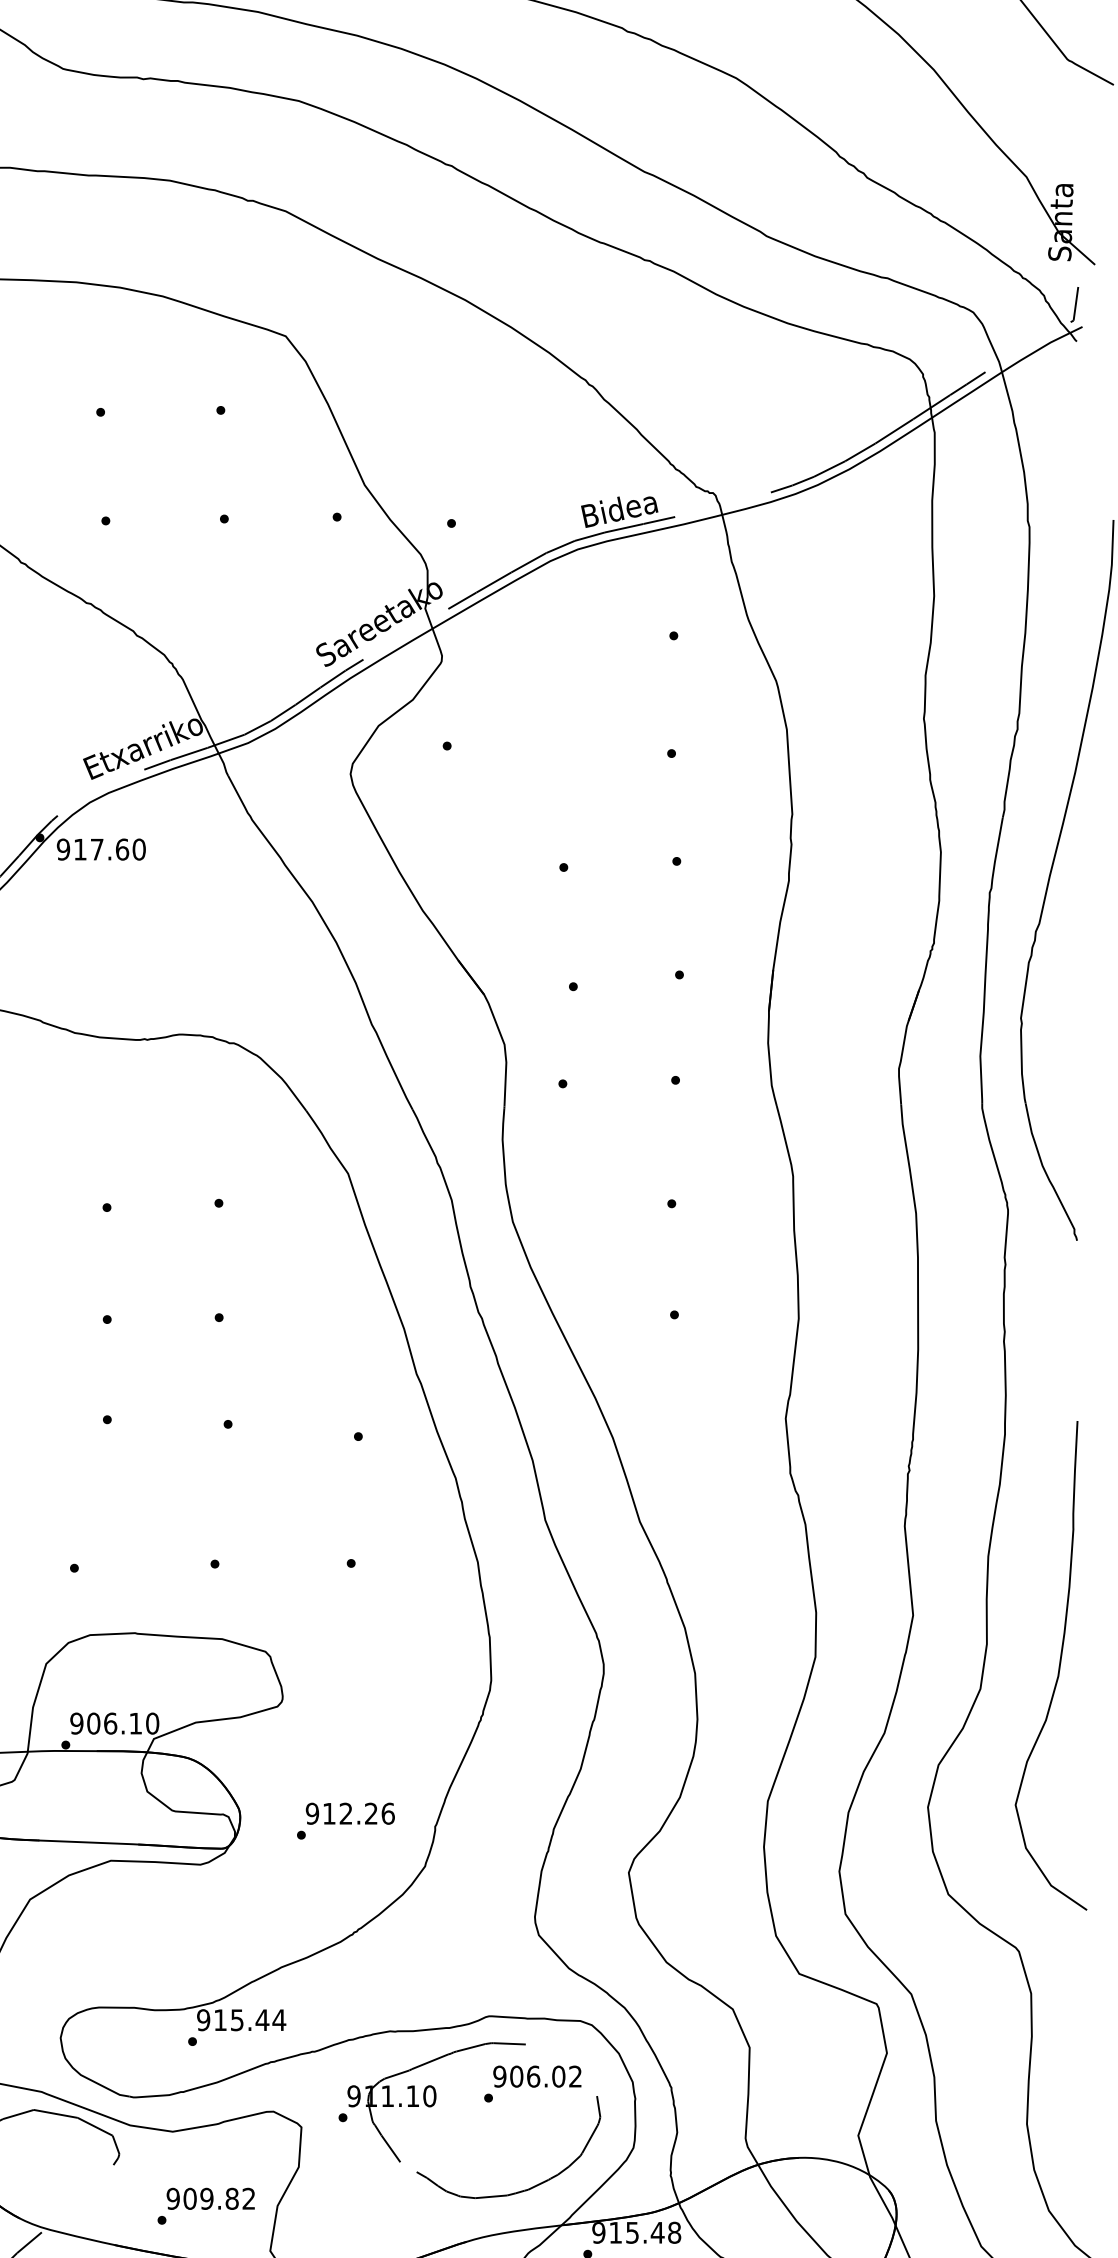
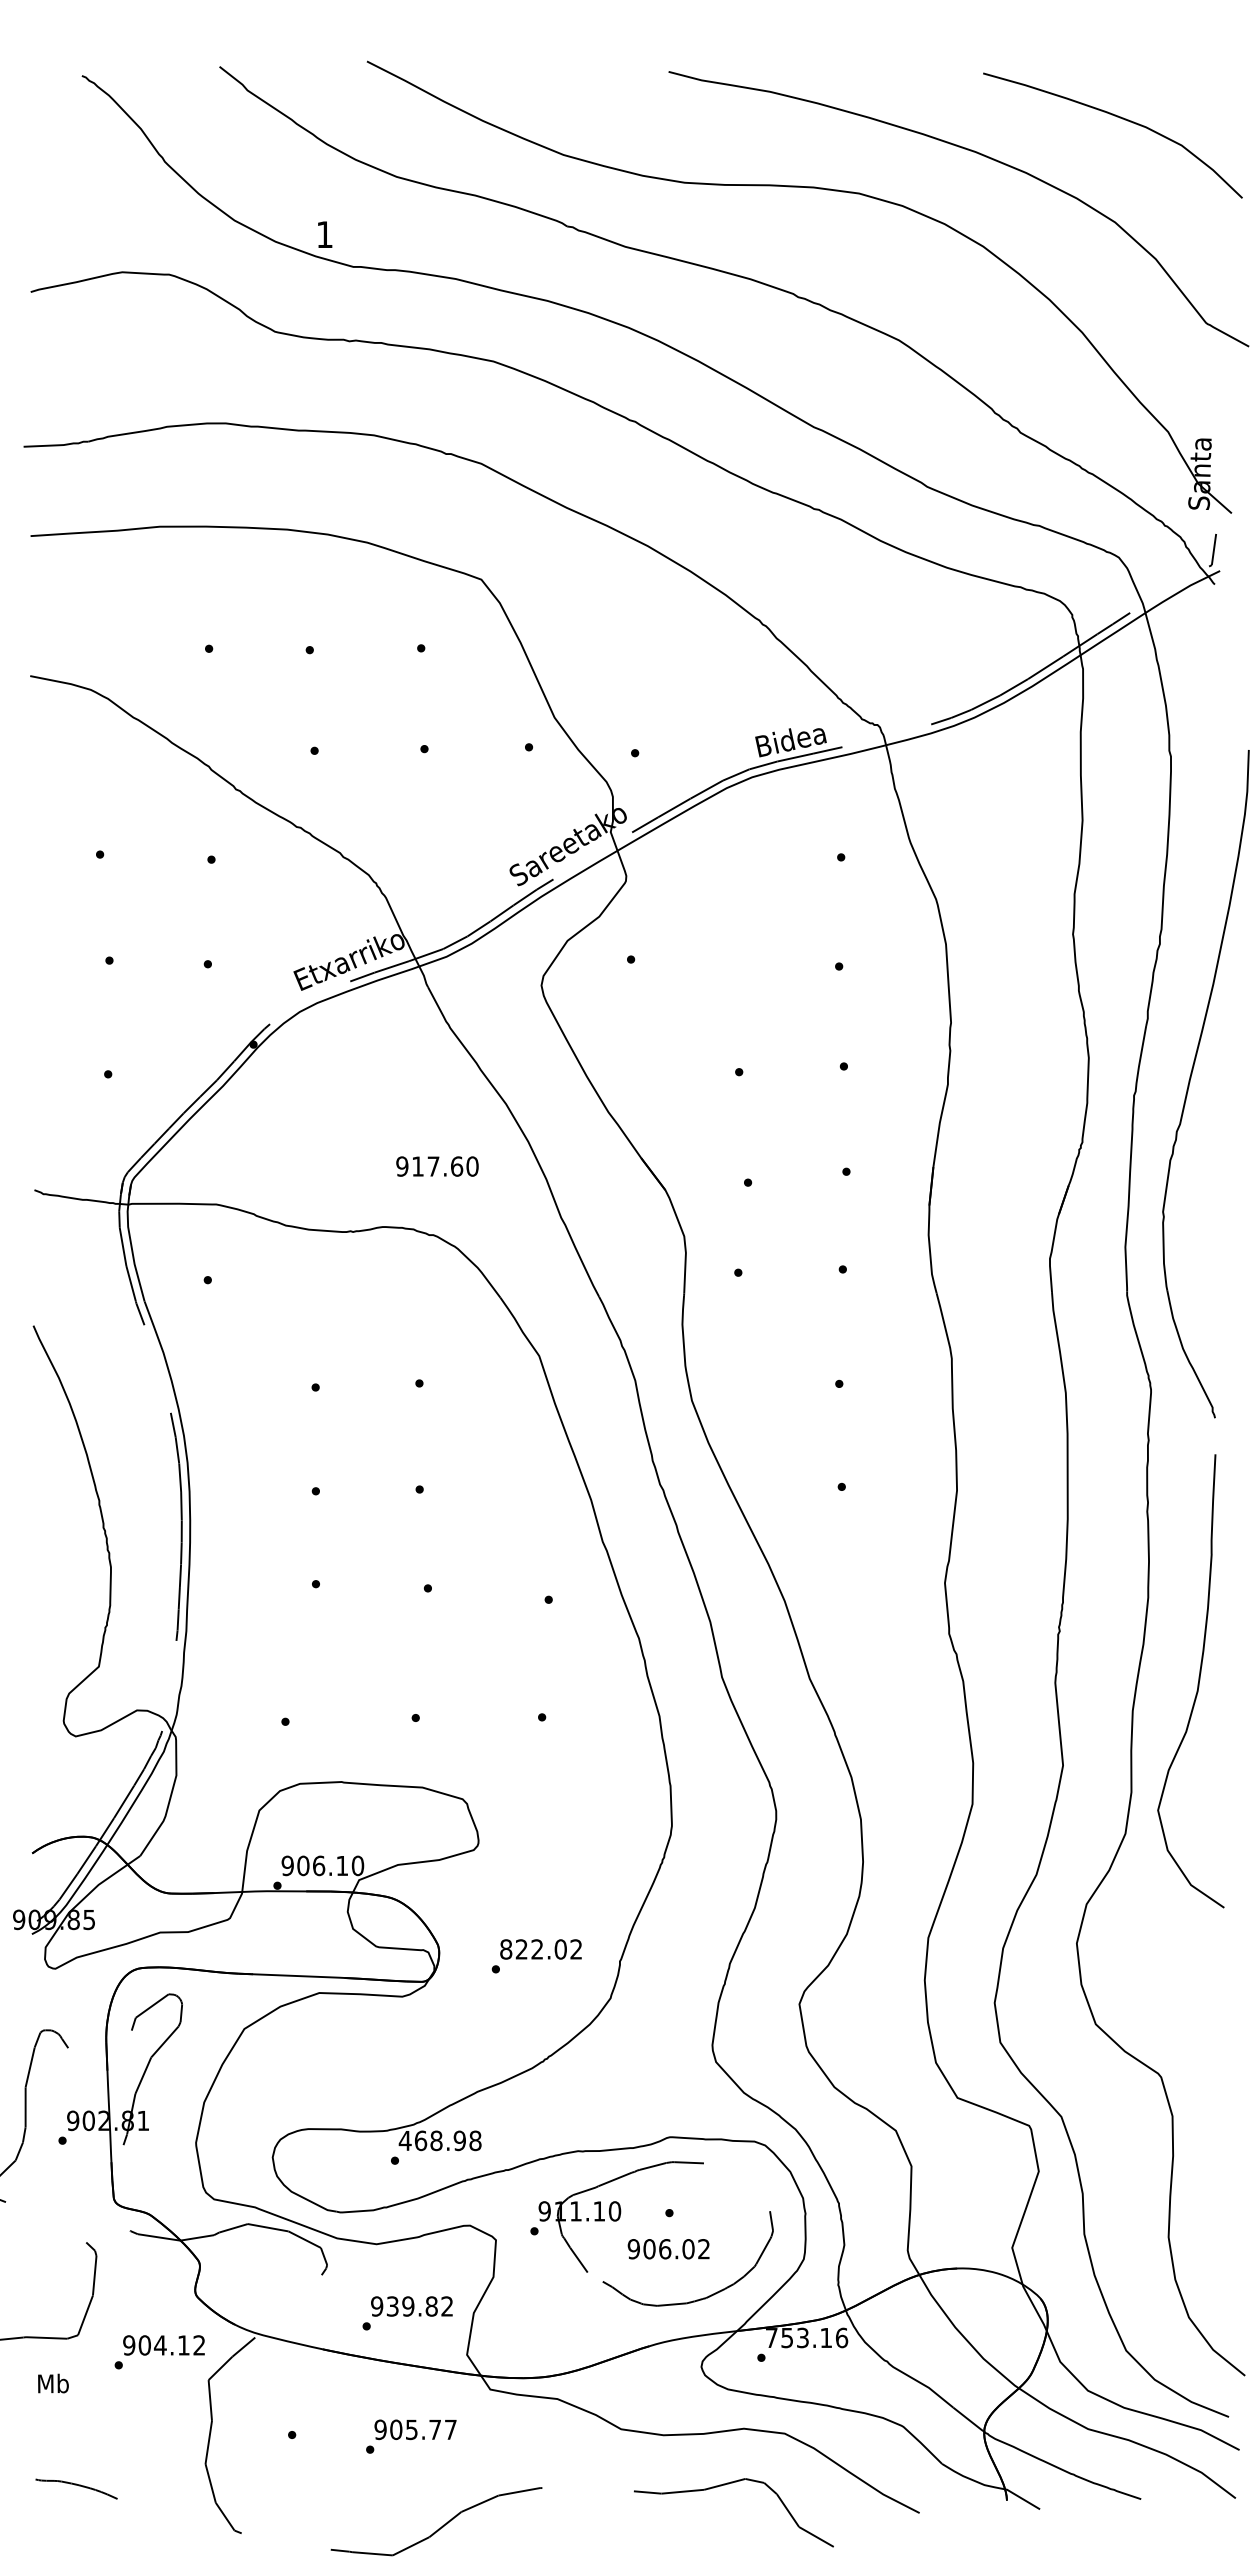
text: (101, 849) -> (437, 1166), moved
curve: (1058, 1668) -> (1197, 1683), moved
text: (350, 1813) -> (541, 1949), 912.26 -> 822.02
text: (240, 2019) -> (439, 2140), 915.44 -> 468.98
text: (537, 2076) -> (668, 2249), moved
text: (189, 2198) -> (392, 2306), 909.82 -> 939.82
text: (636, 2232) -> (806, 2337), 915.48 -> 753.16

